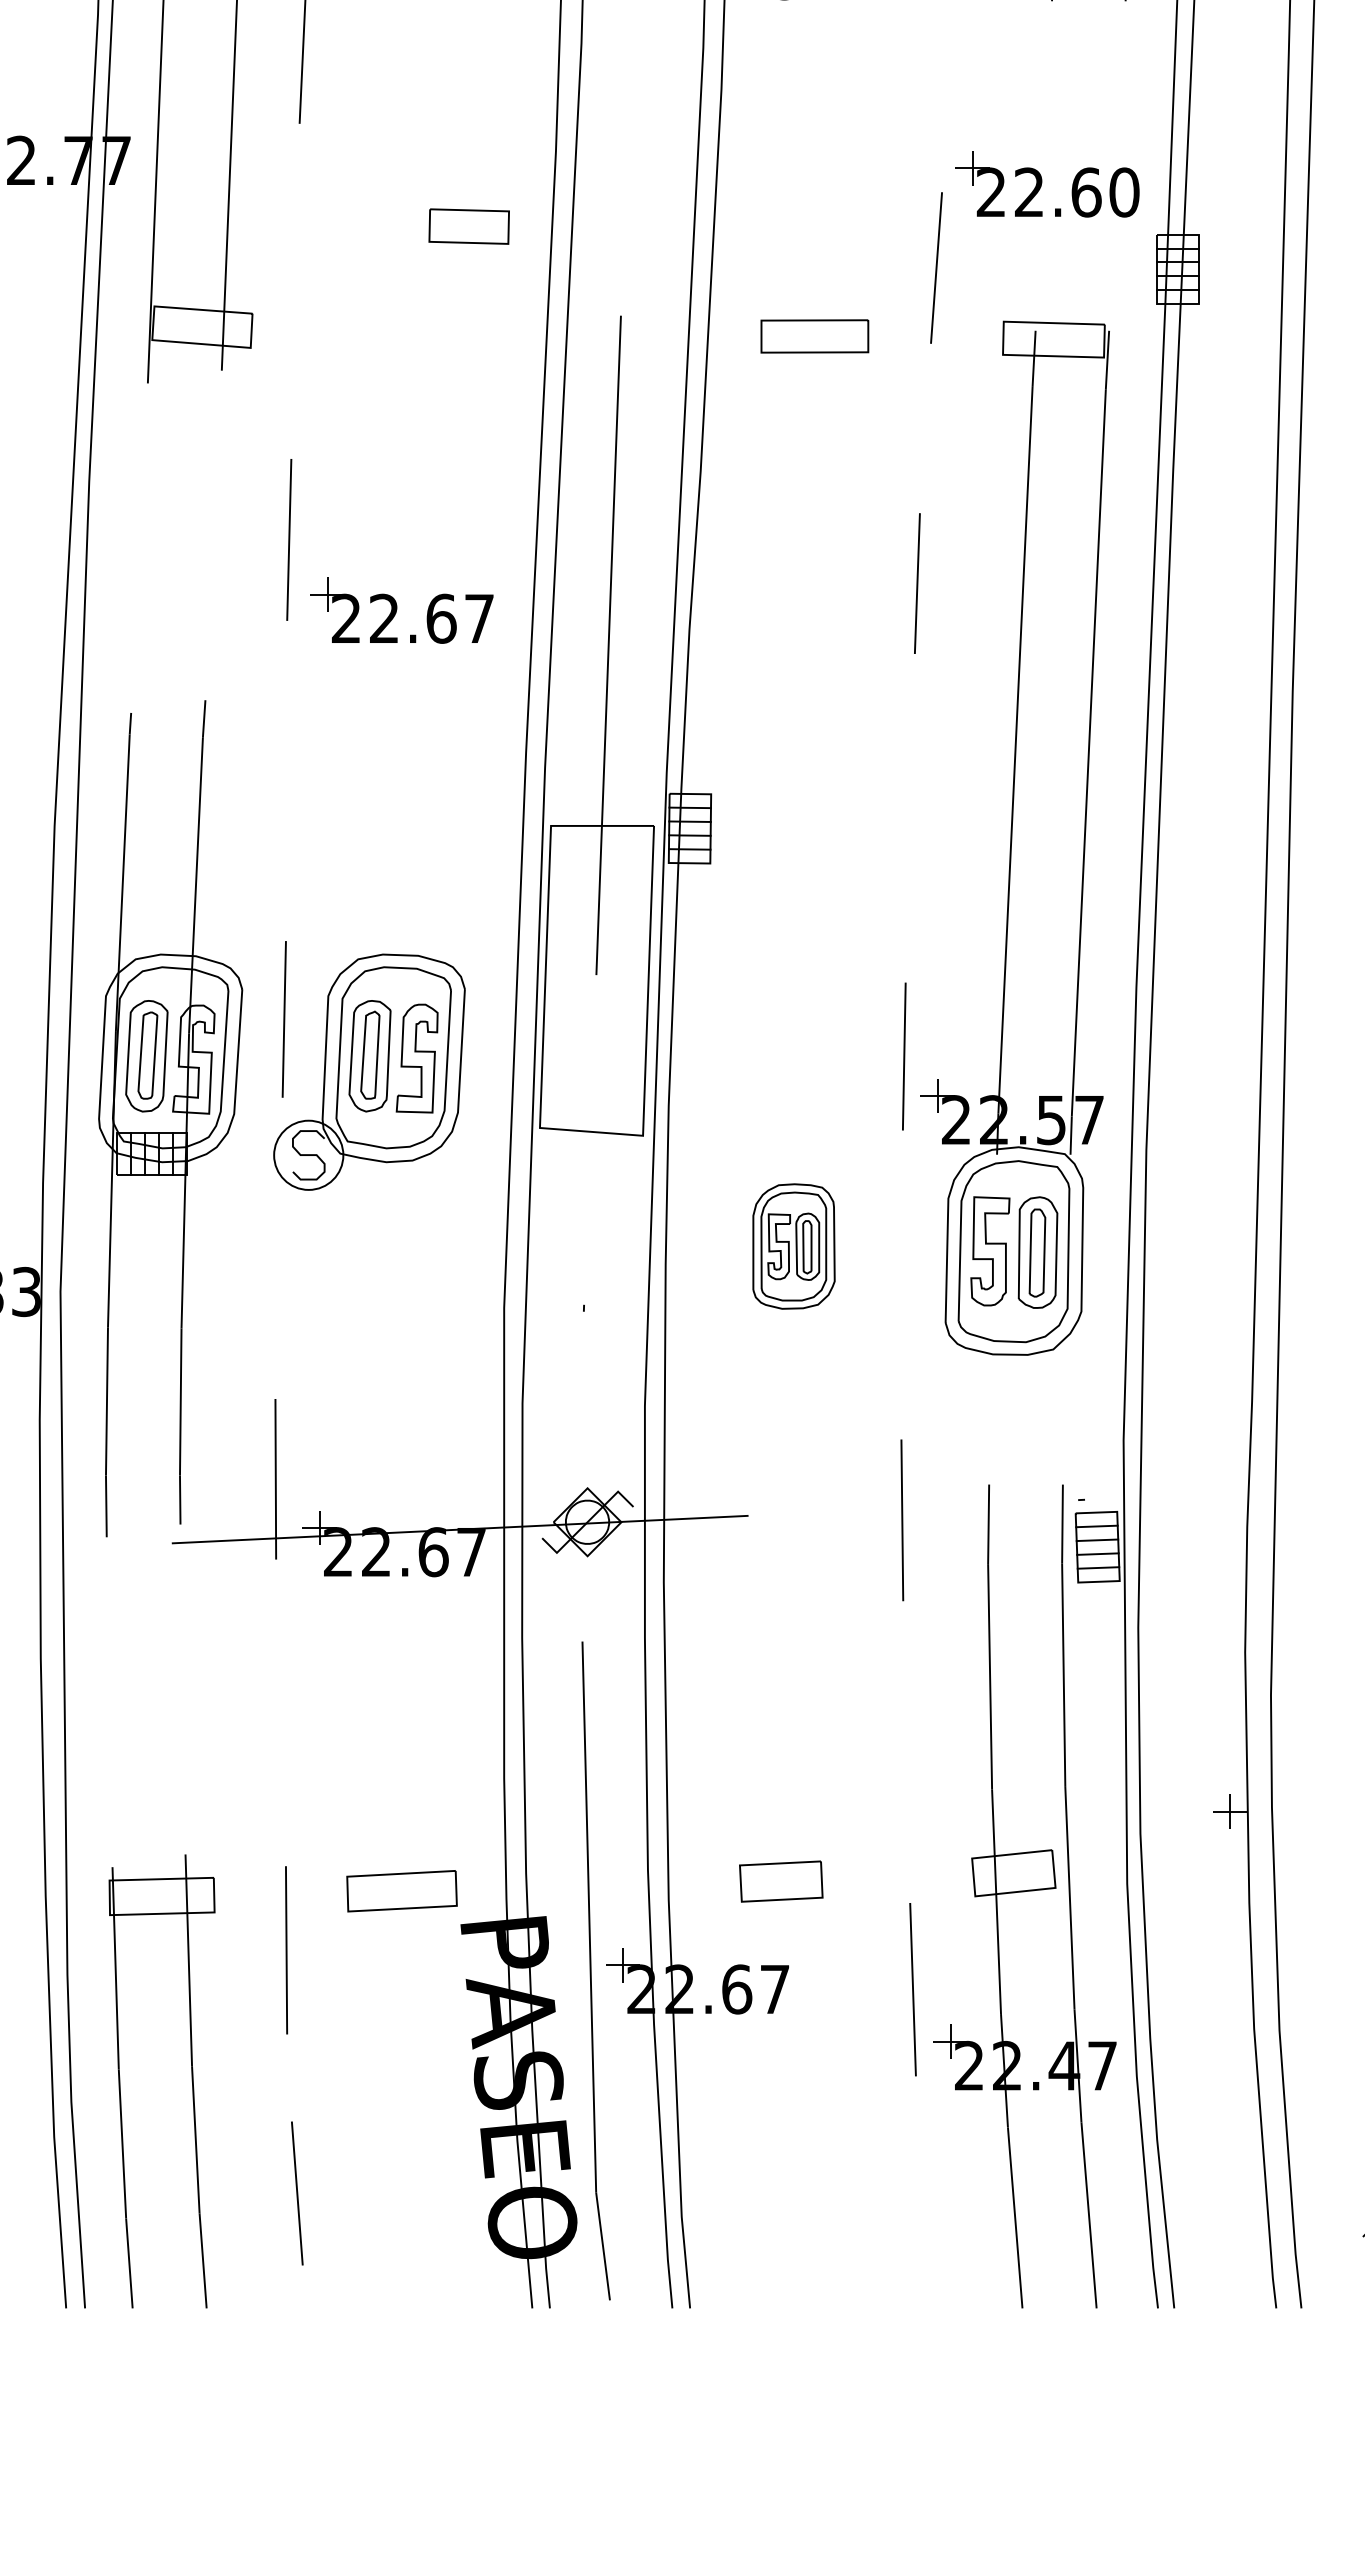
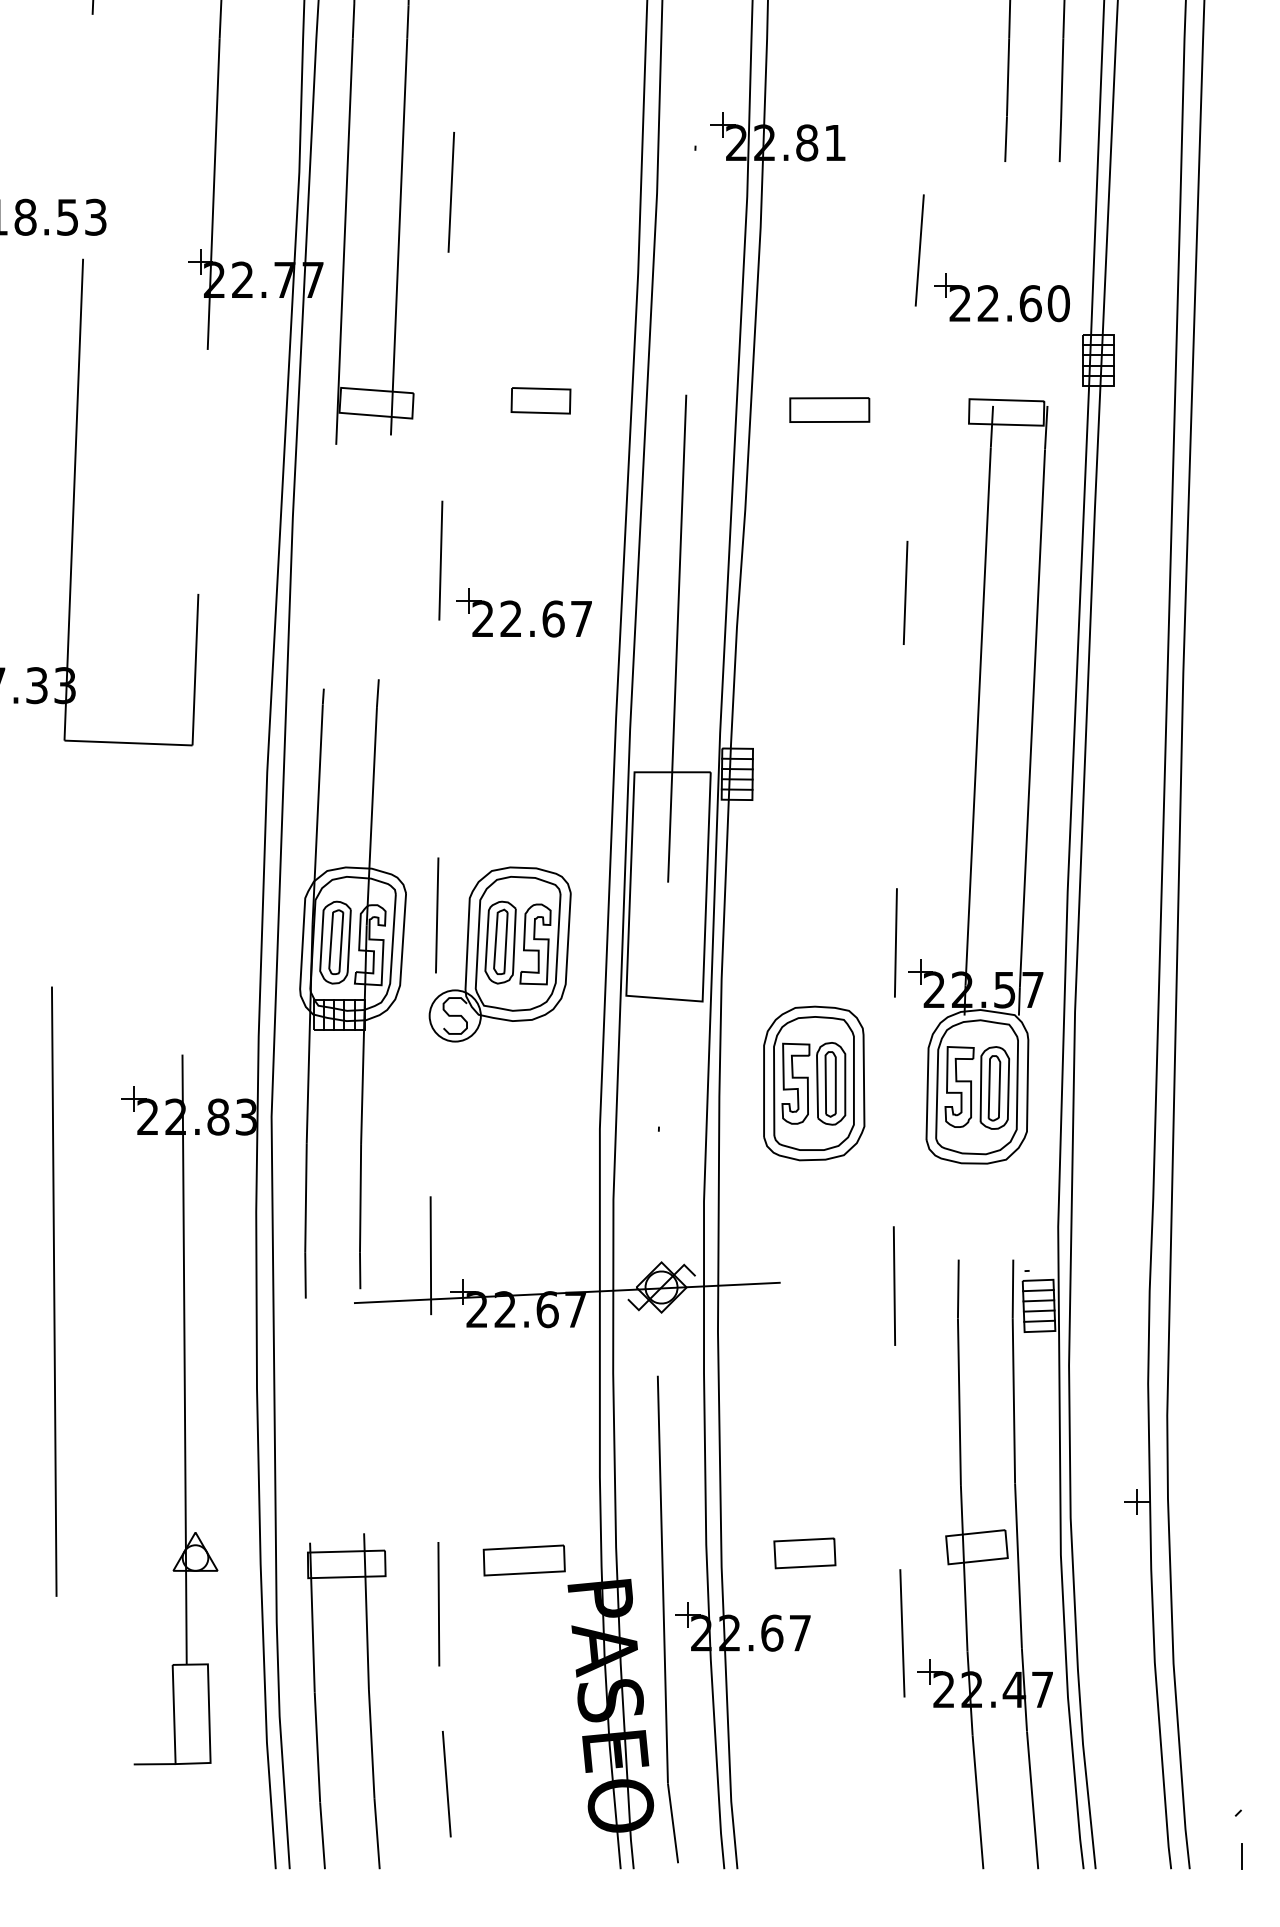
part: (468, 226) -> (540, 400), moved
line: (936, 268) -> (919, 250), moved
part: (794, 1246) -> (814, 1083), size x1.67

